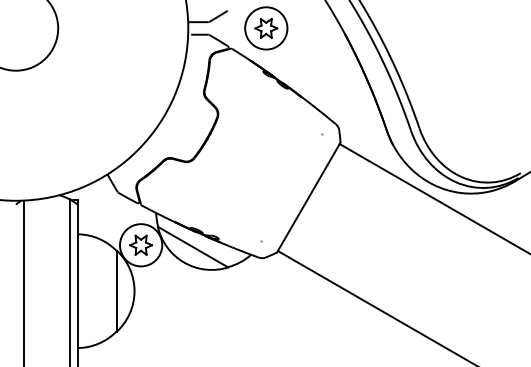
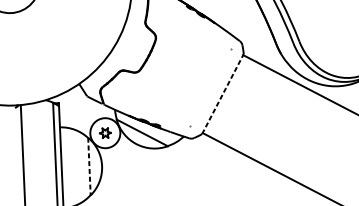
line: (309, 197) -> (223, 94), solid -> dashed
part: (141, 244) -> (105, 132), size x0.7
line: (116, 291) -> (89, 166), solid -> dashed

